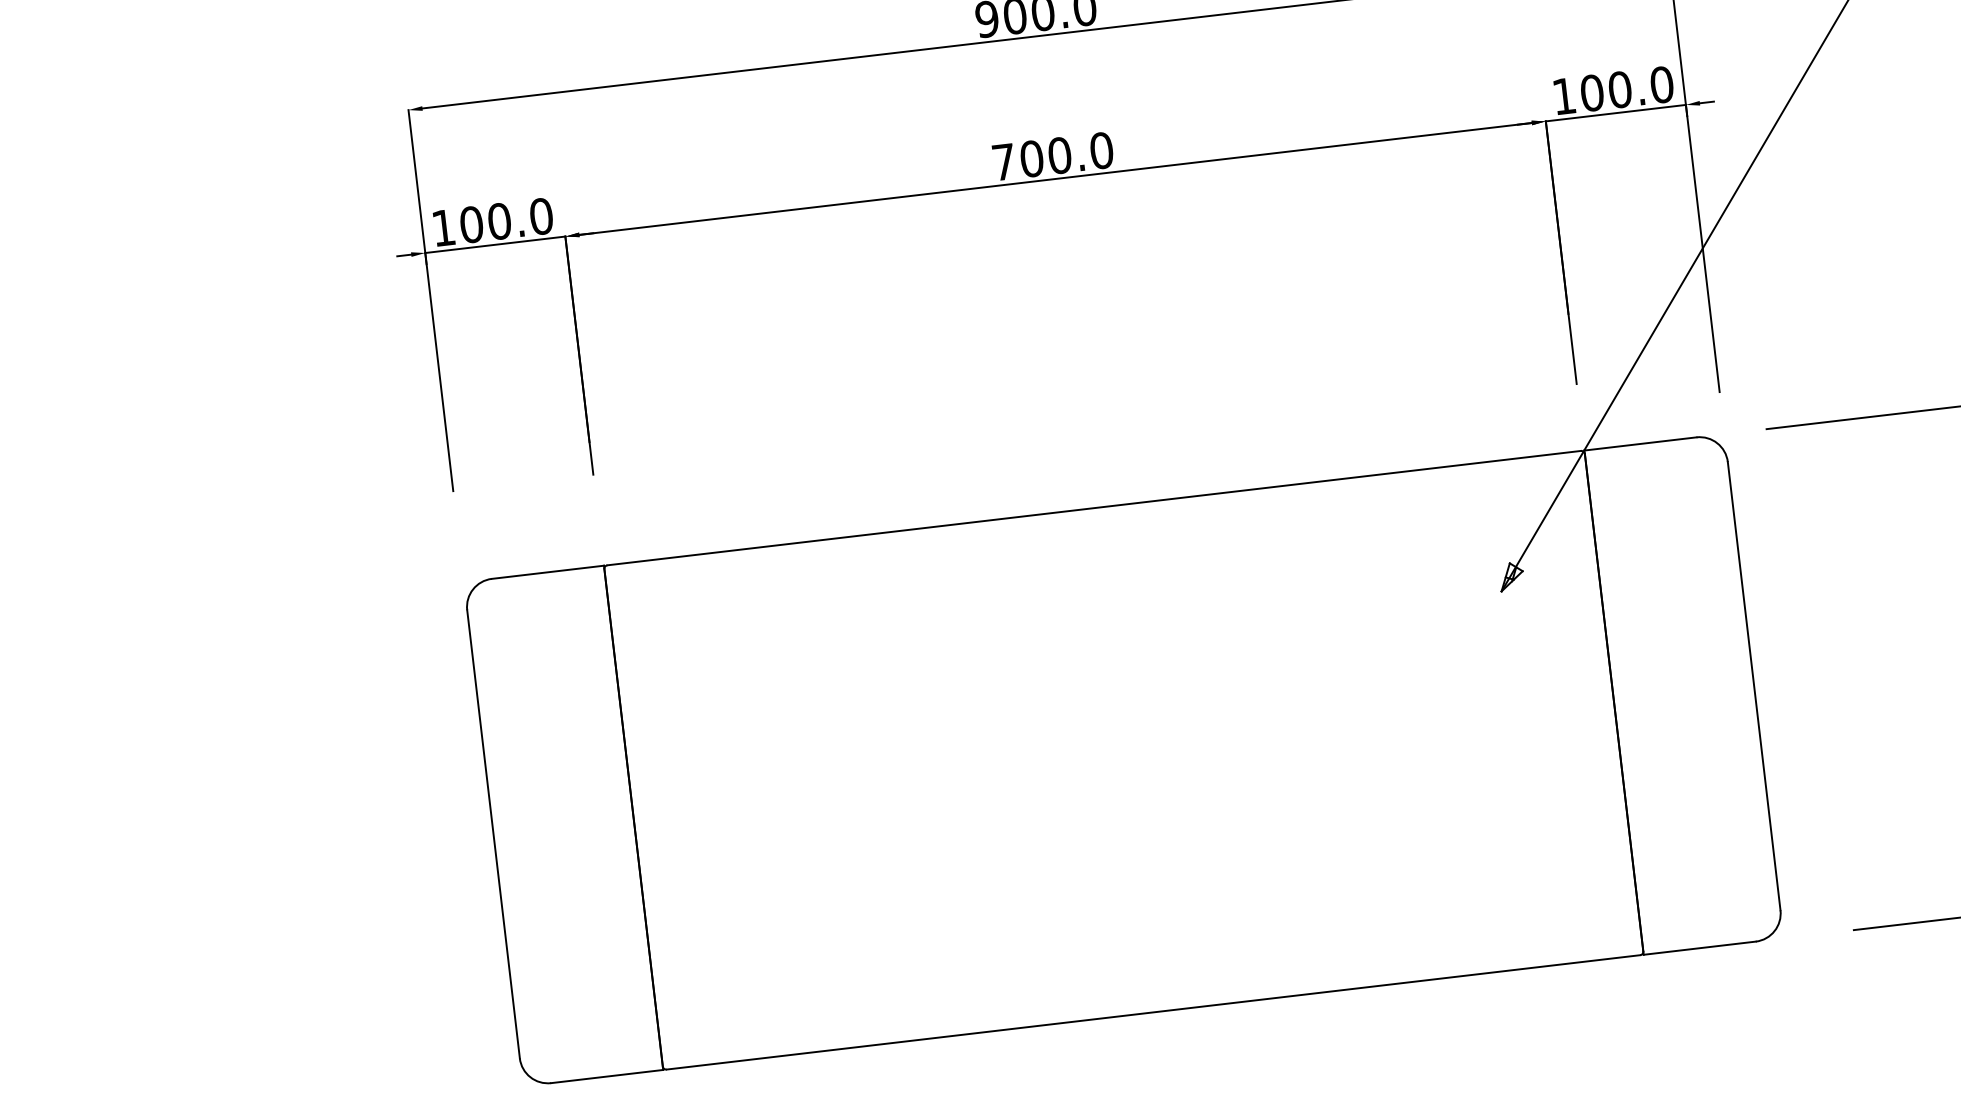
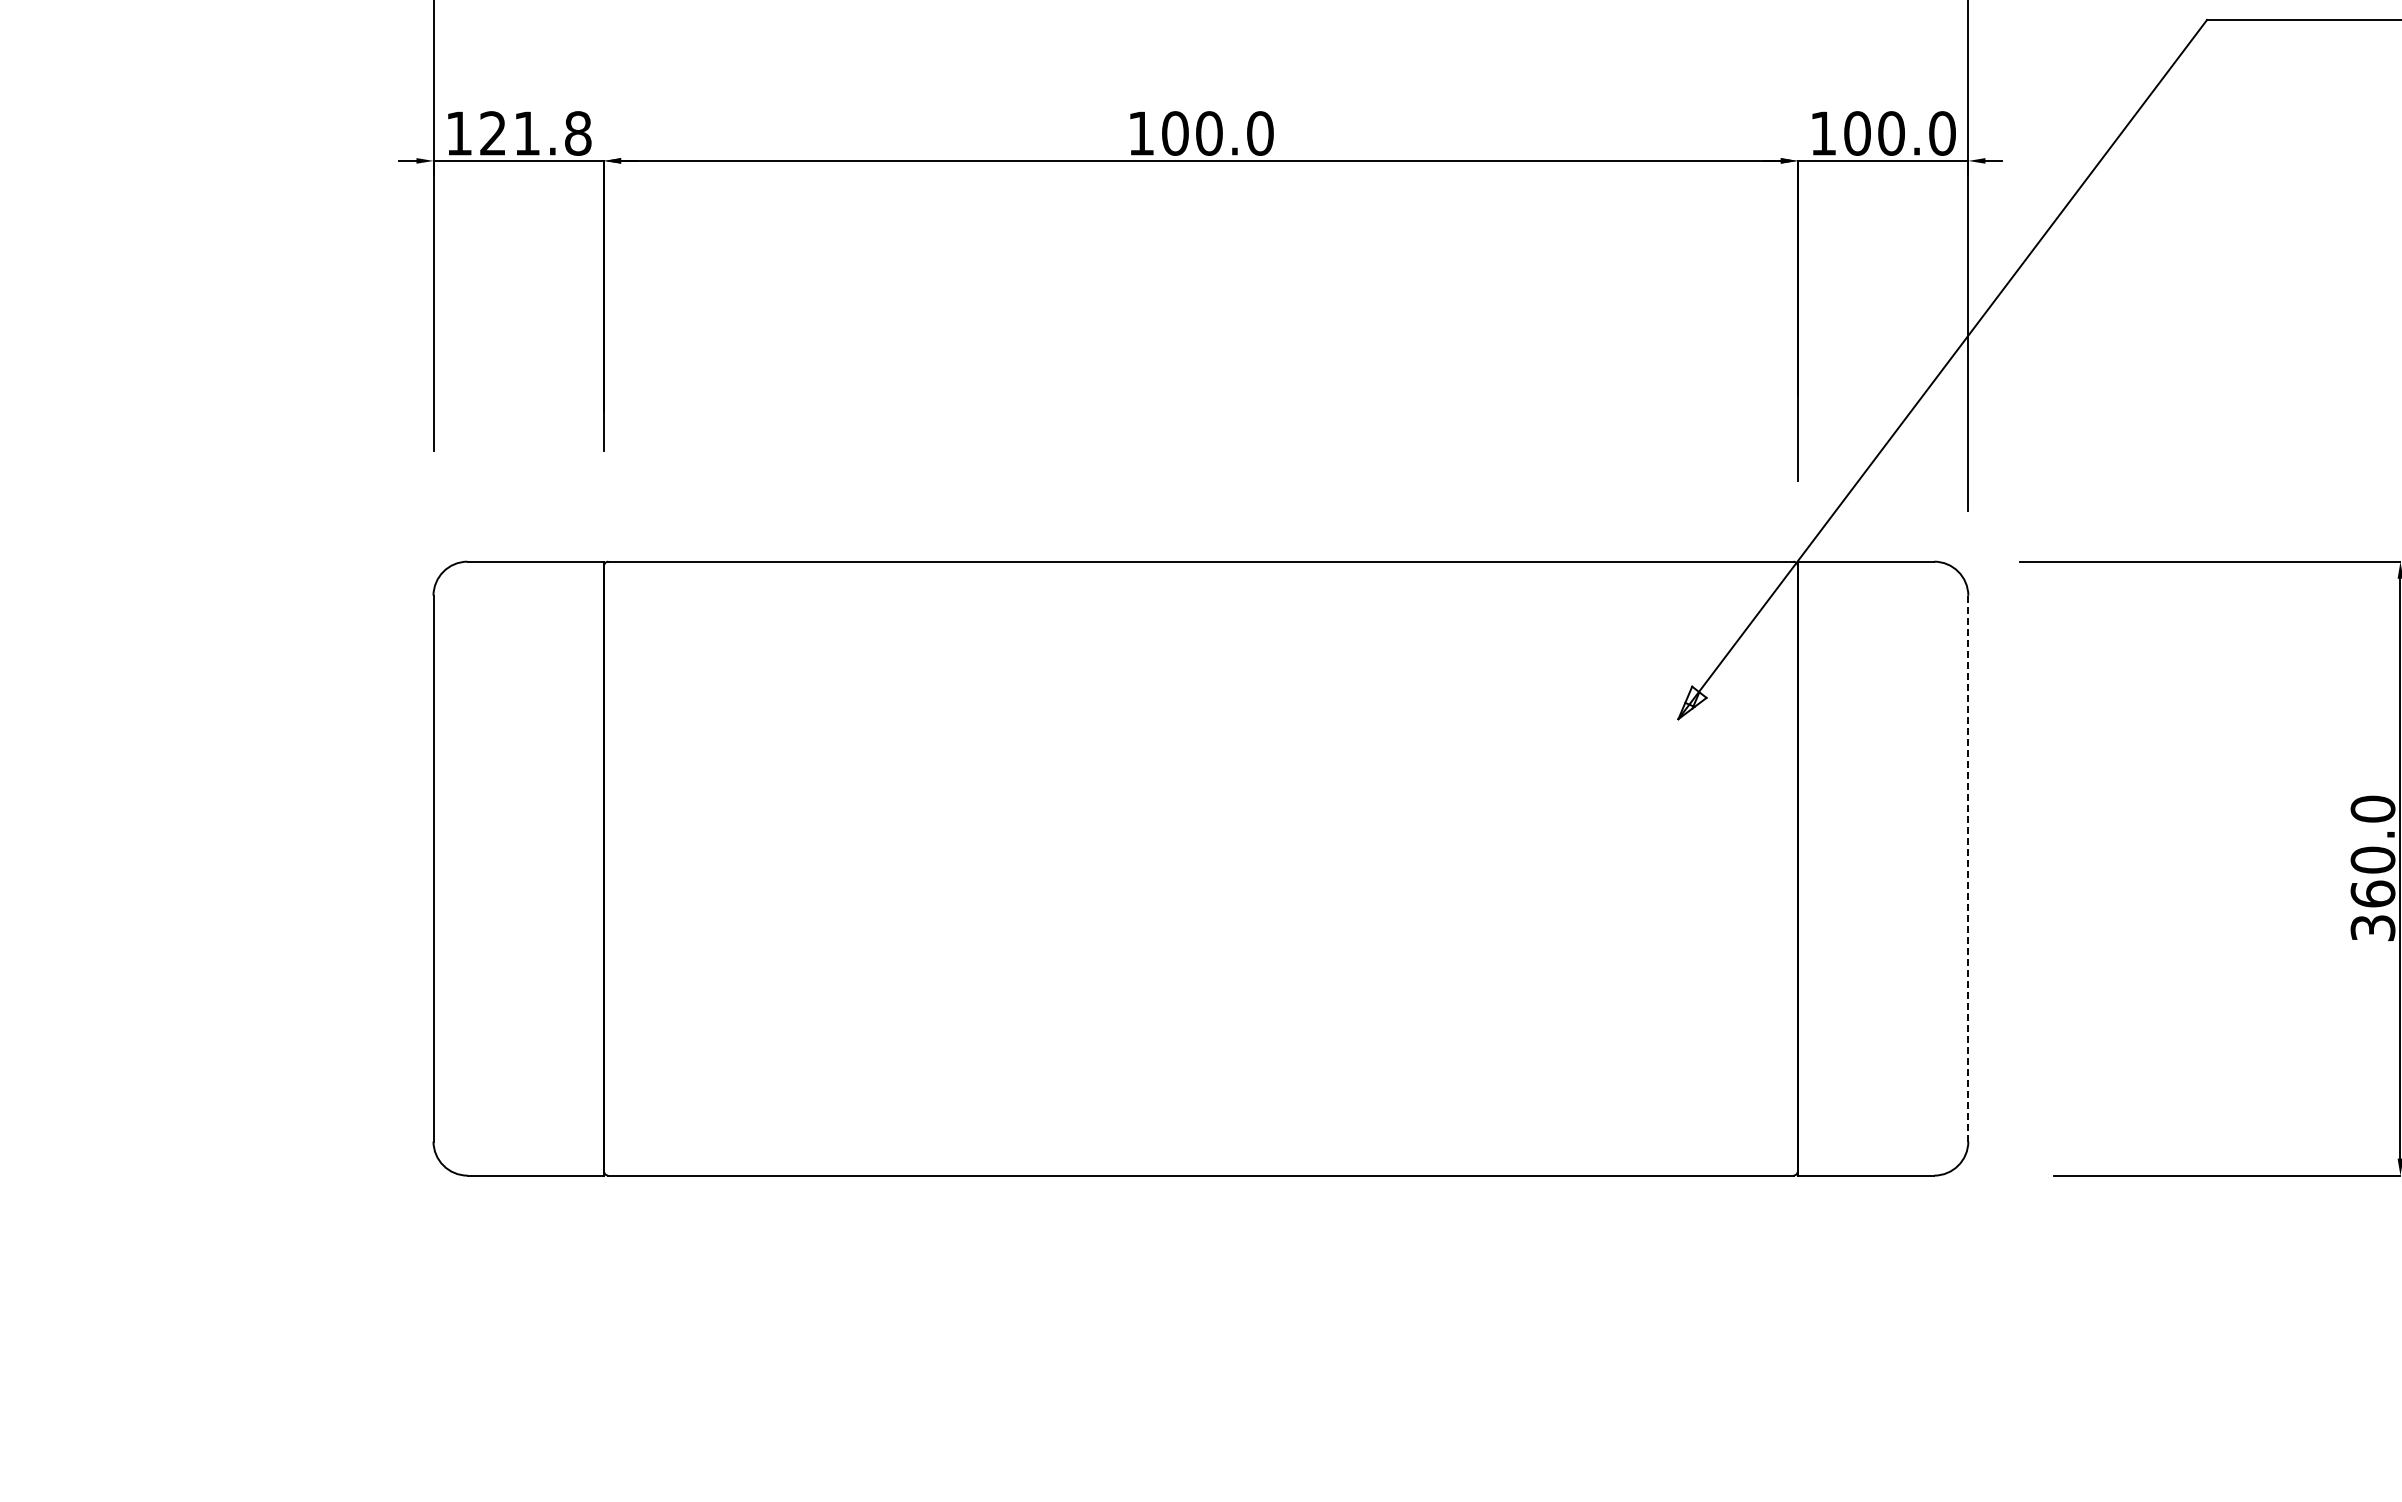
text: (1003, 162) -> (1140, 133), 700.0 -> 100.0
text: (506, 220) -> (535, 133), 100.0 -> 121.8
line: (1754, 686) -> (1968, 868), solid -> dashed

